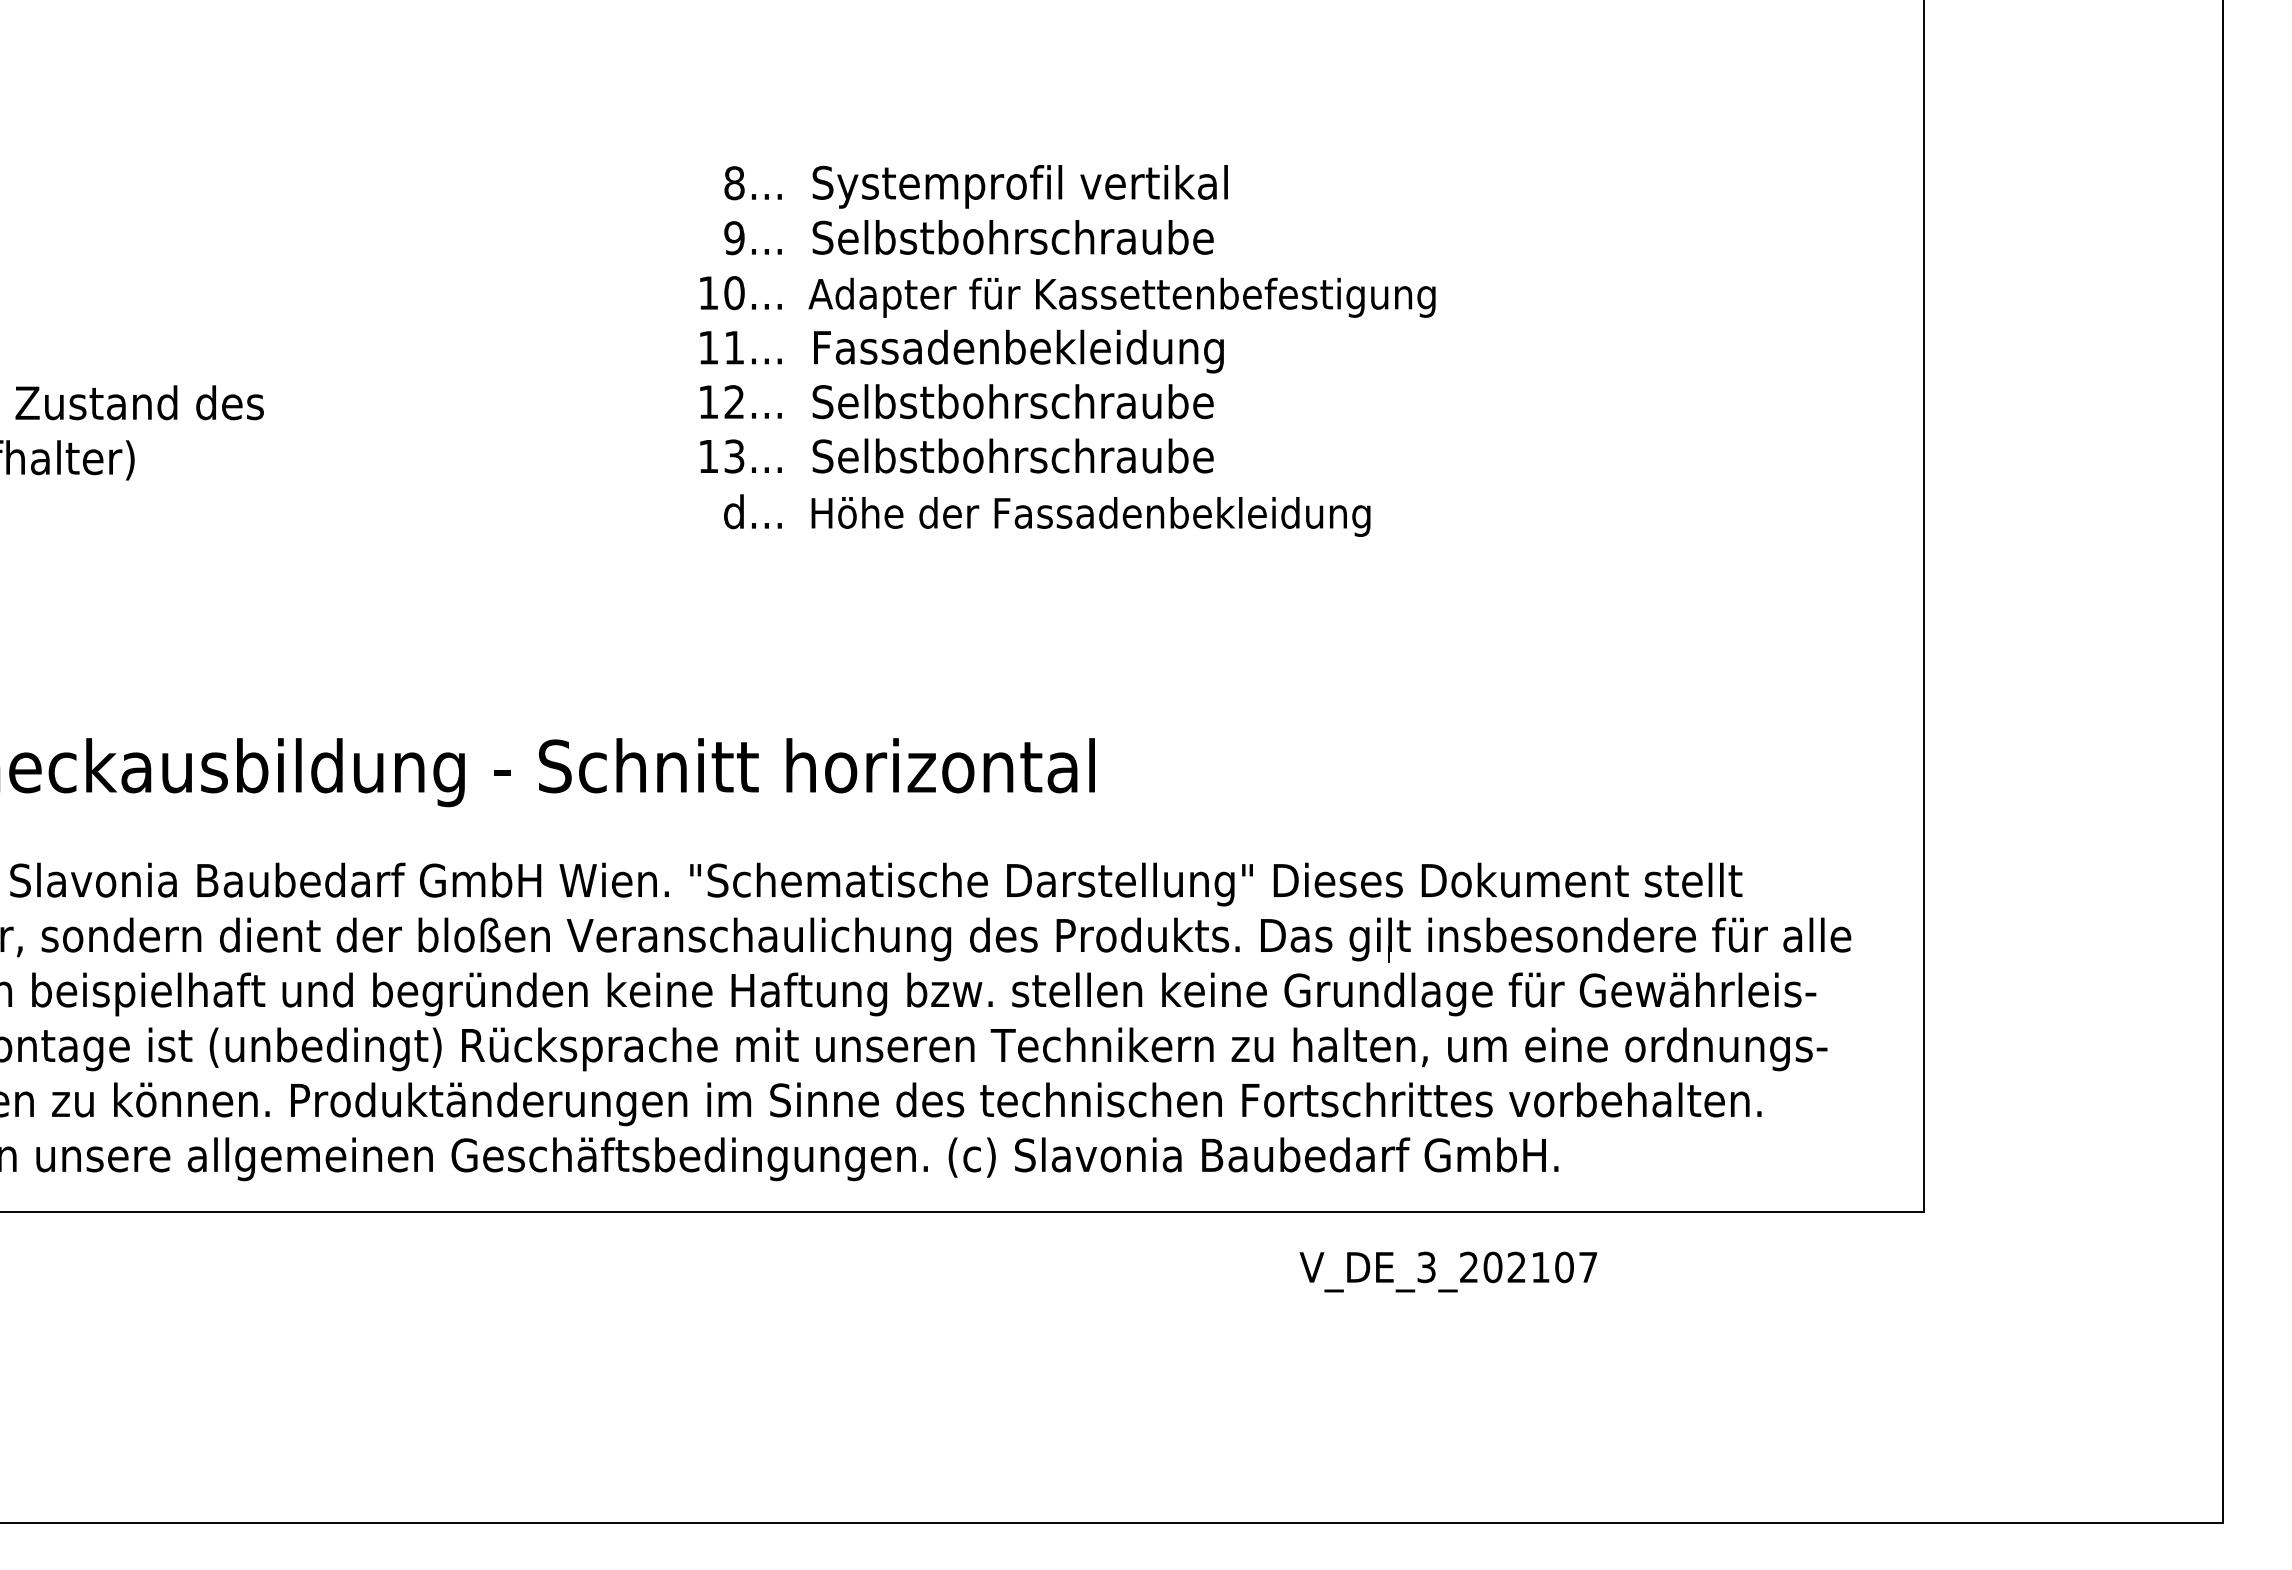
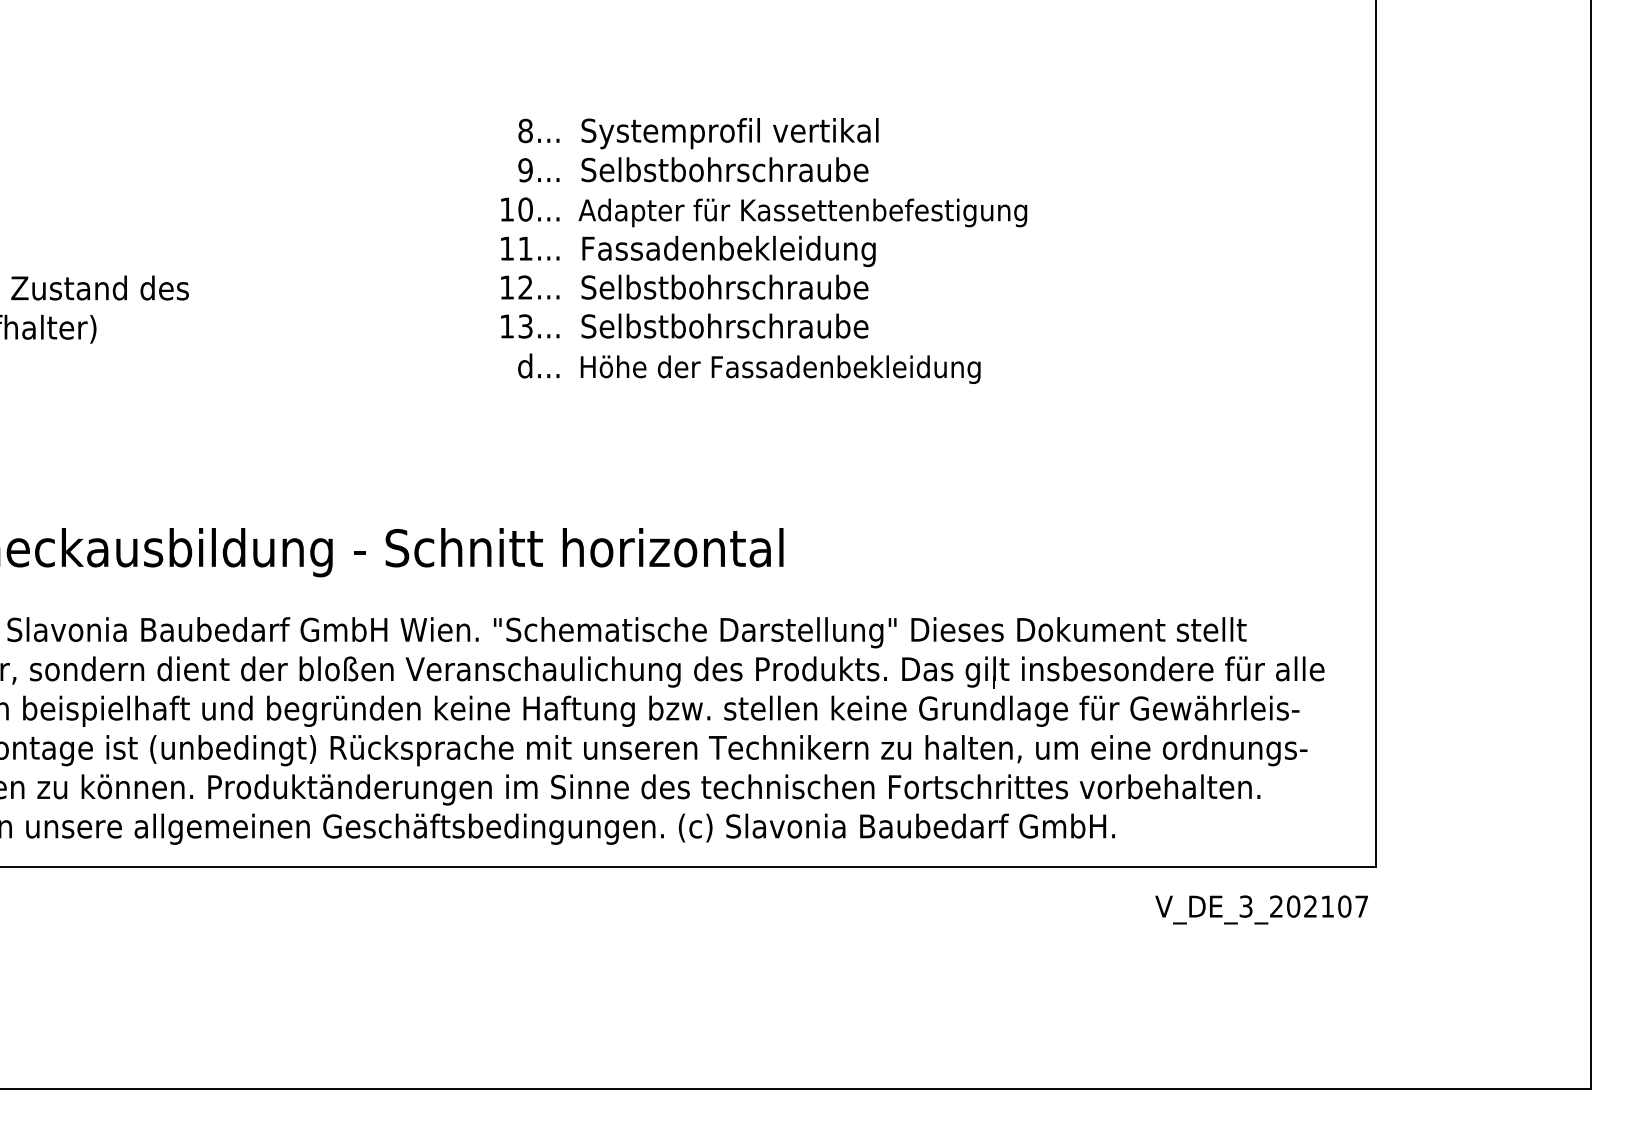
text: (1448, 1271) -> (1261, 909), moved

